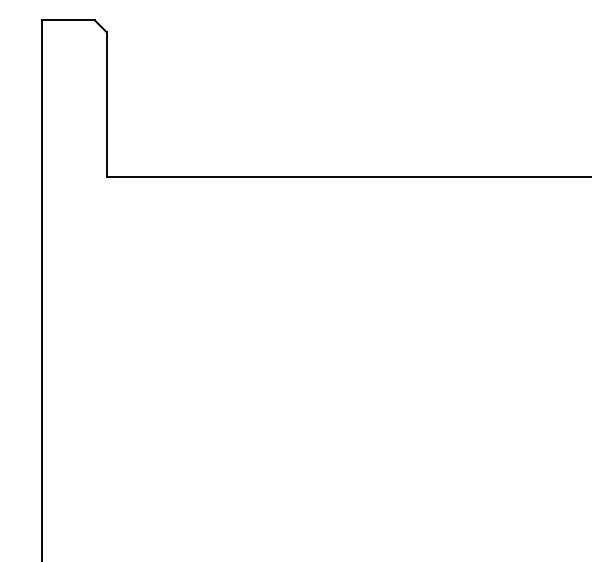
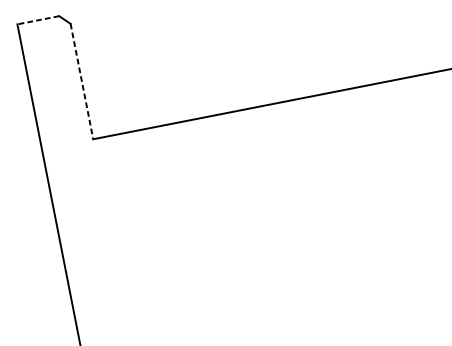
line: (67, 20) -> (37, 20), solid -> dashed
line: (106, 104) -> (81, 81), solid -> dashed

